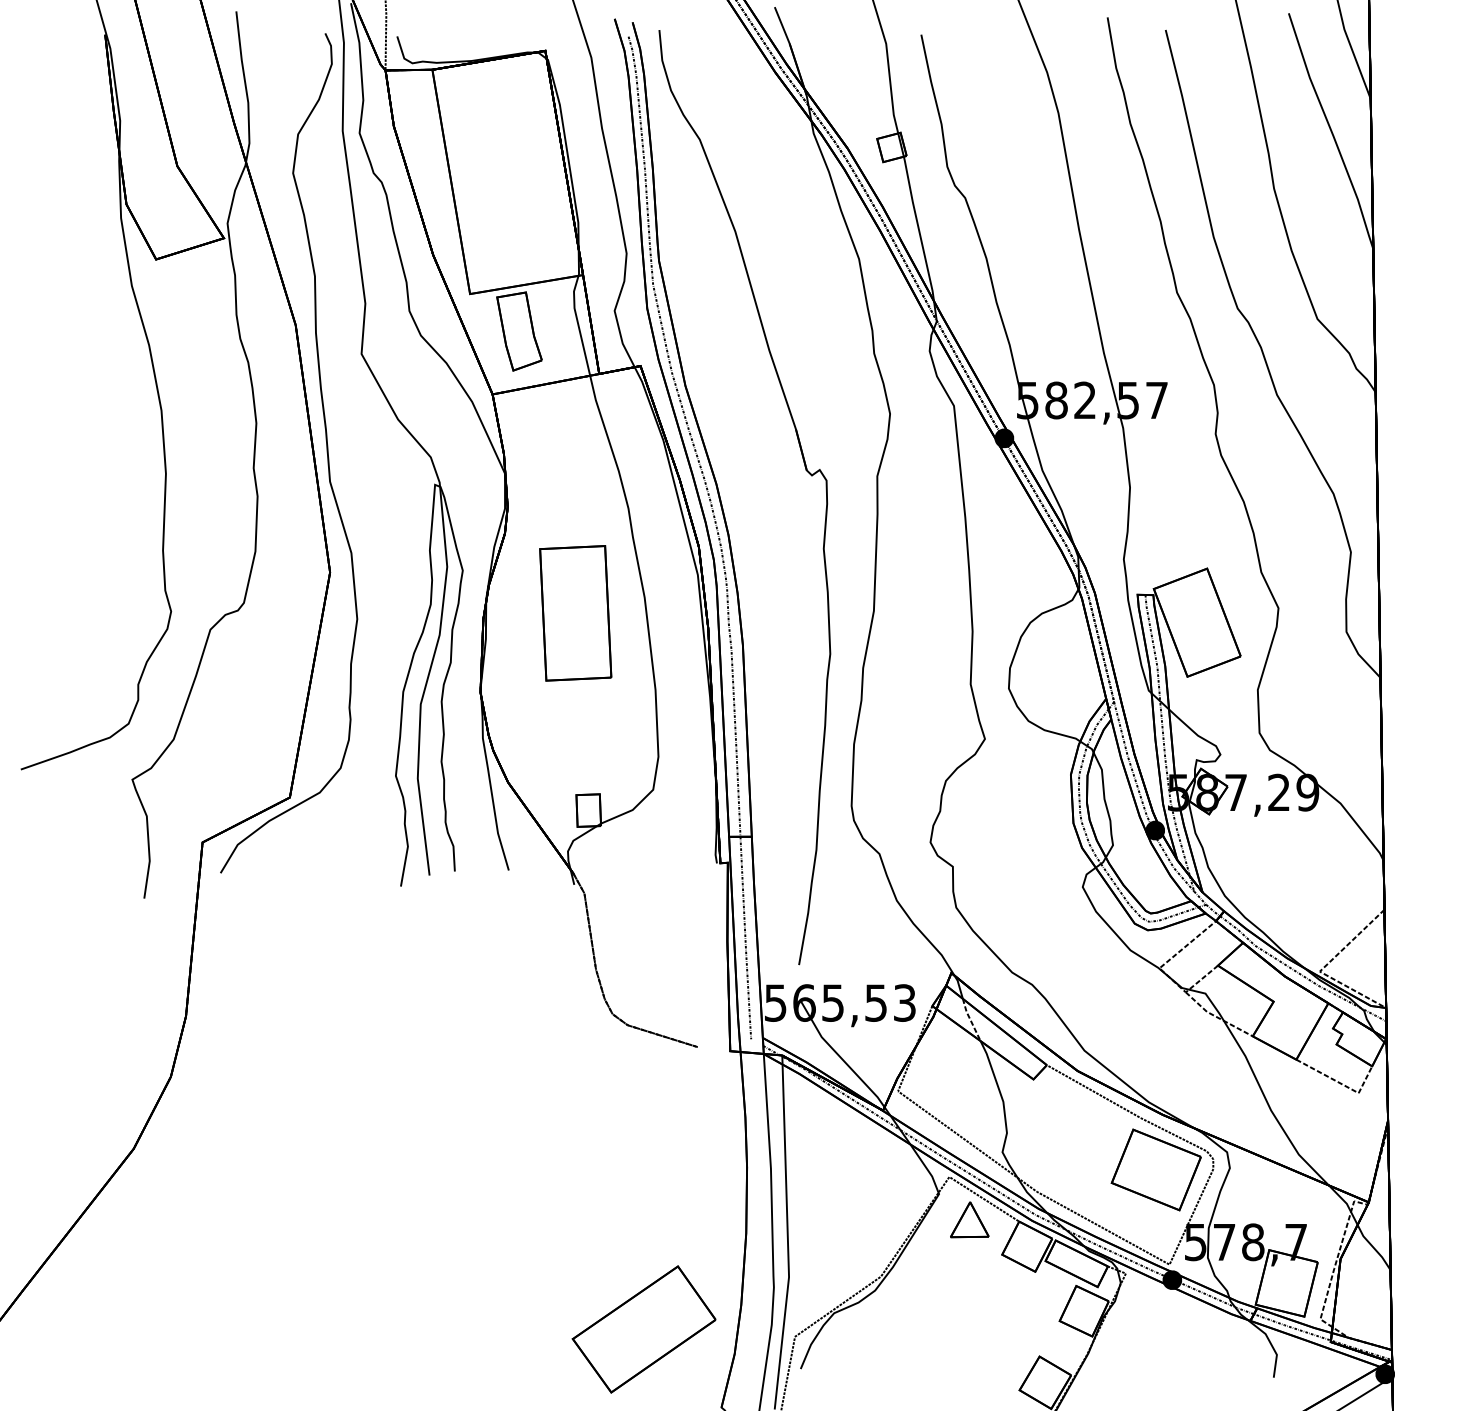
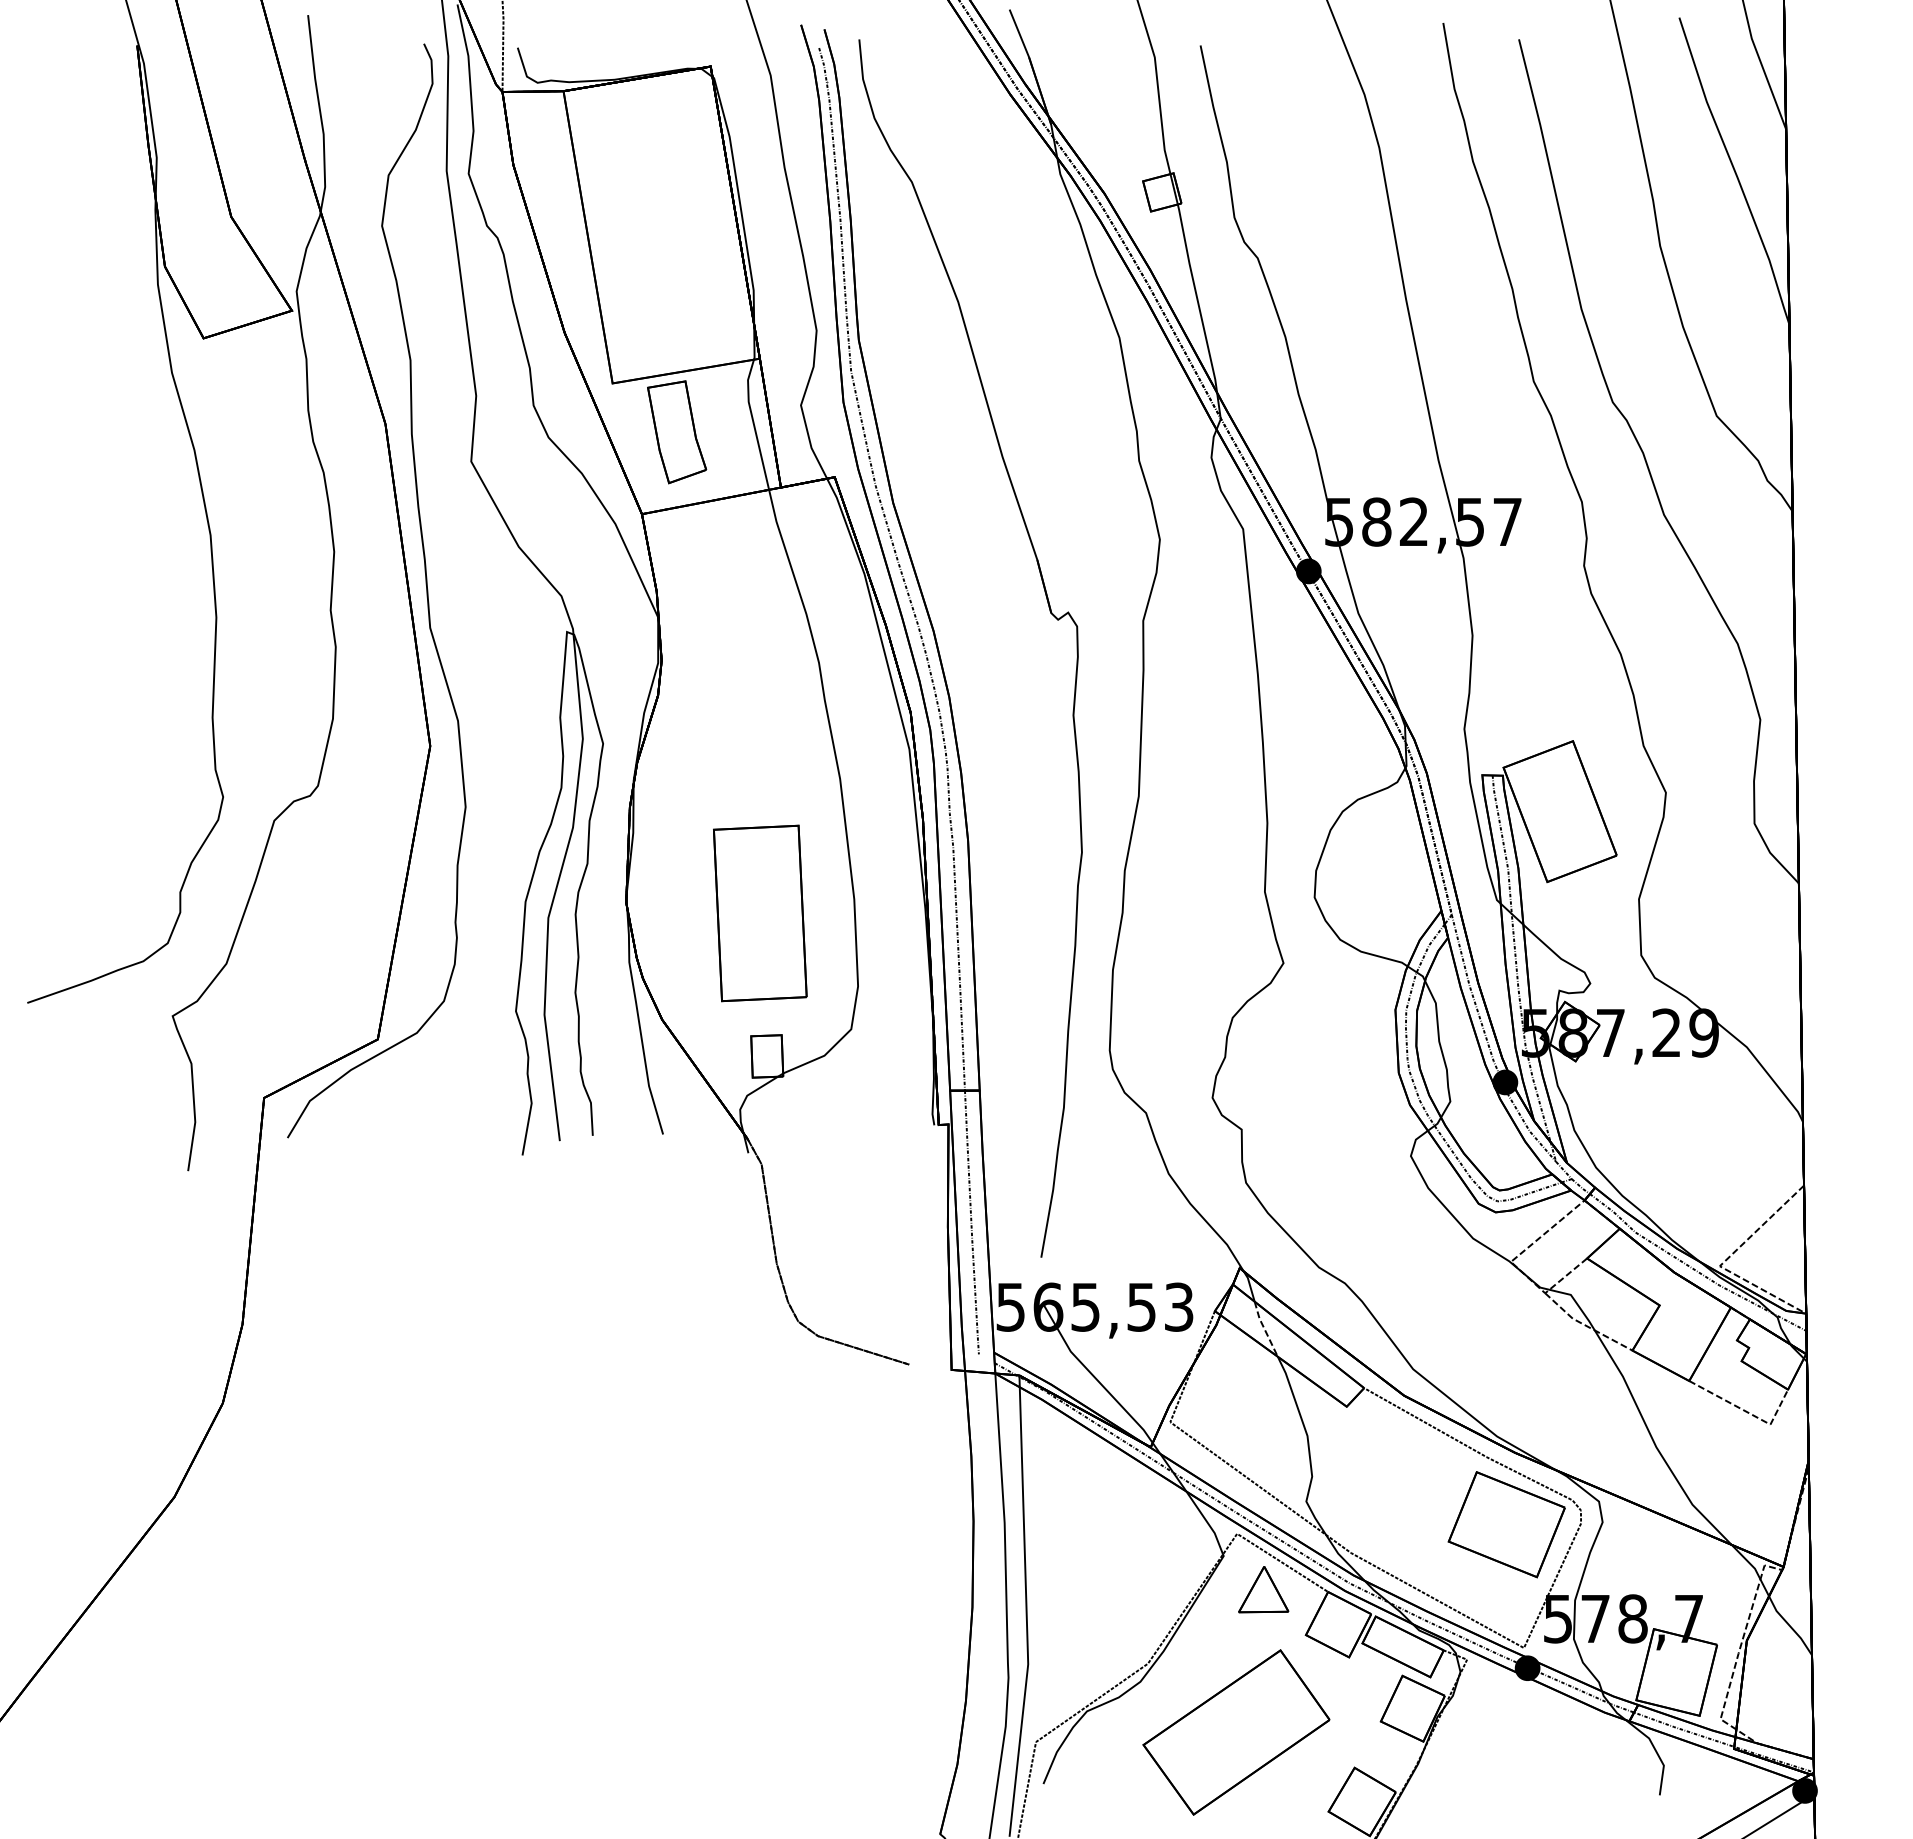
part: (575, 613) -> (760, 913), moved
part: (644, 1329) -> (1236, 1732), moved

